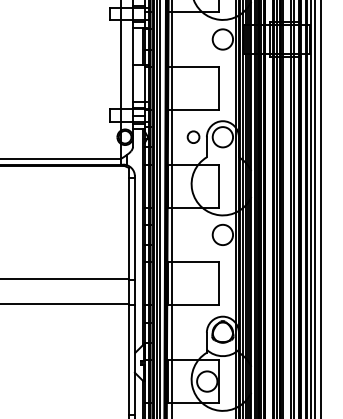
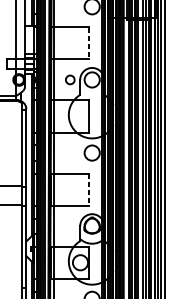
line: (218, 88) -> (88, 43), solid -> dashed
line: (218, 283) -> (88, 189), solid -> dashed

